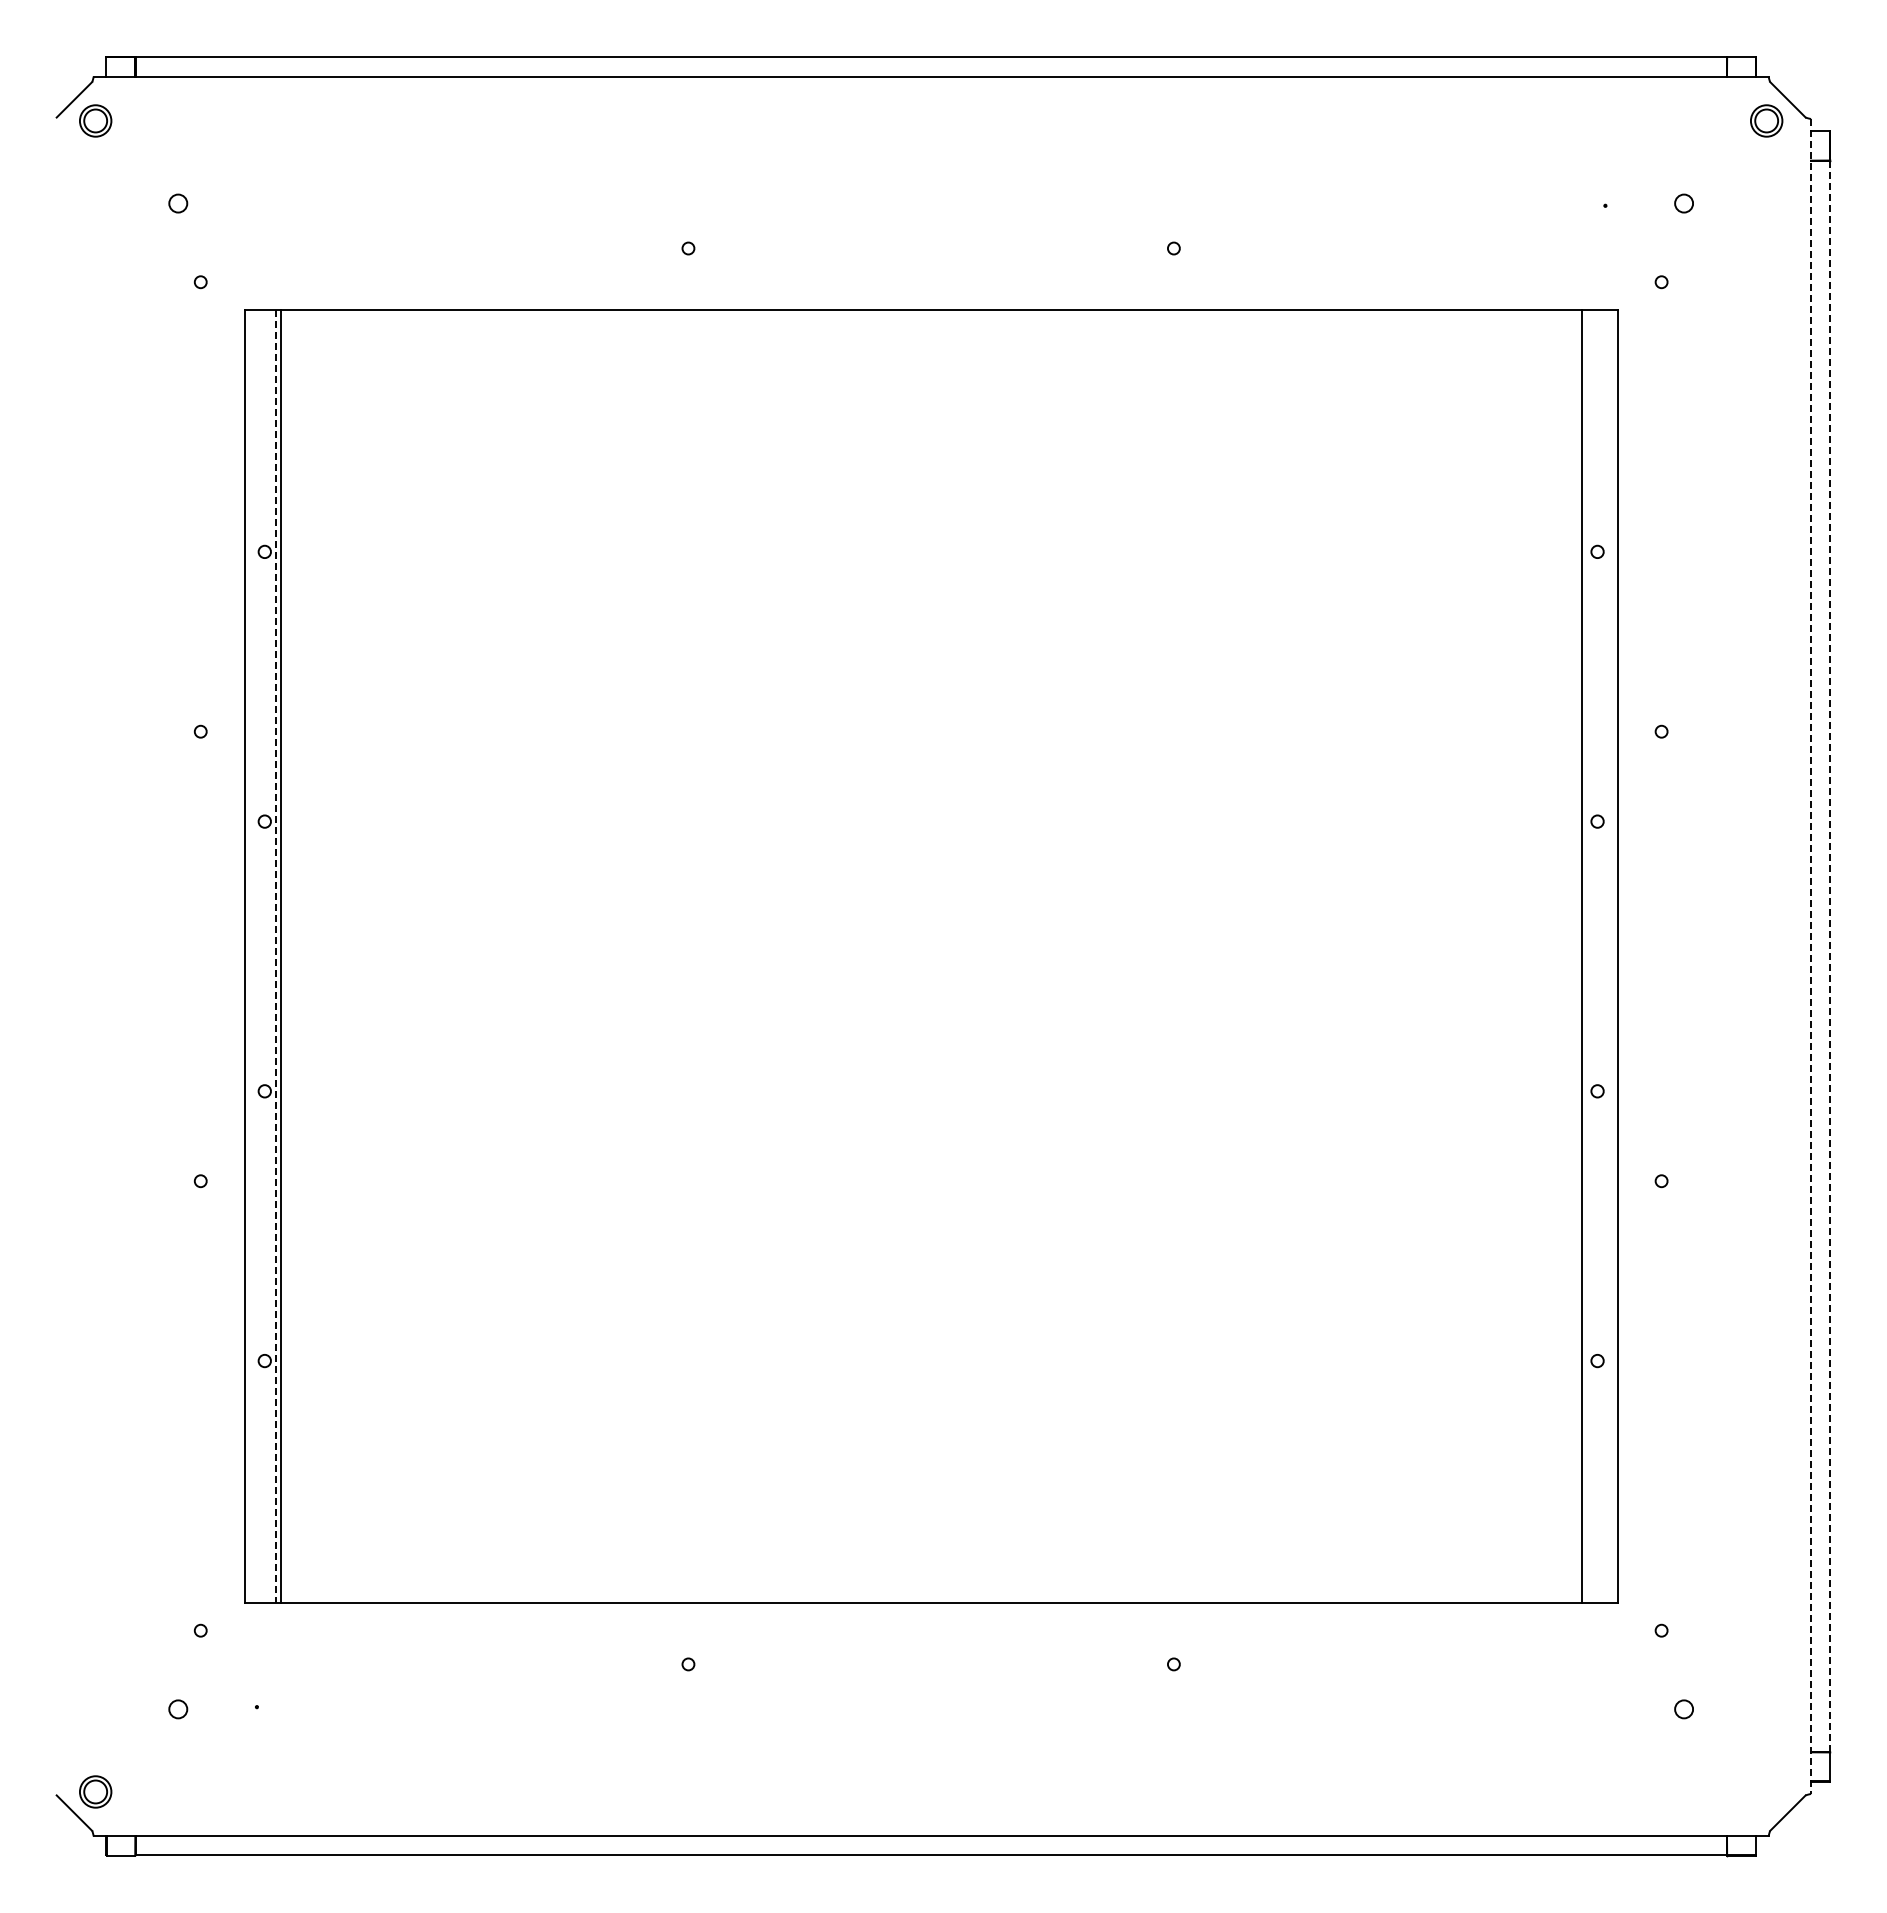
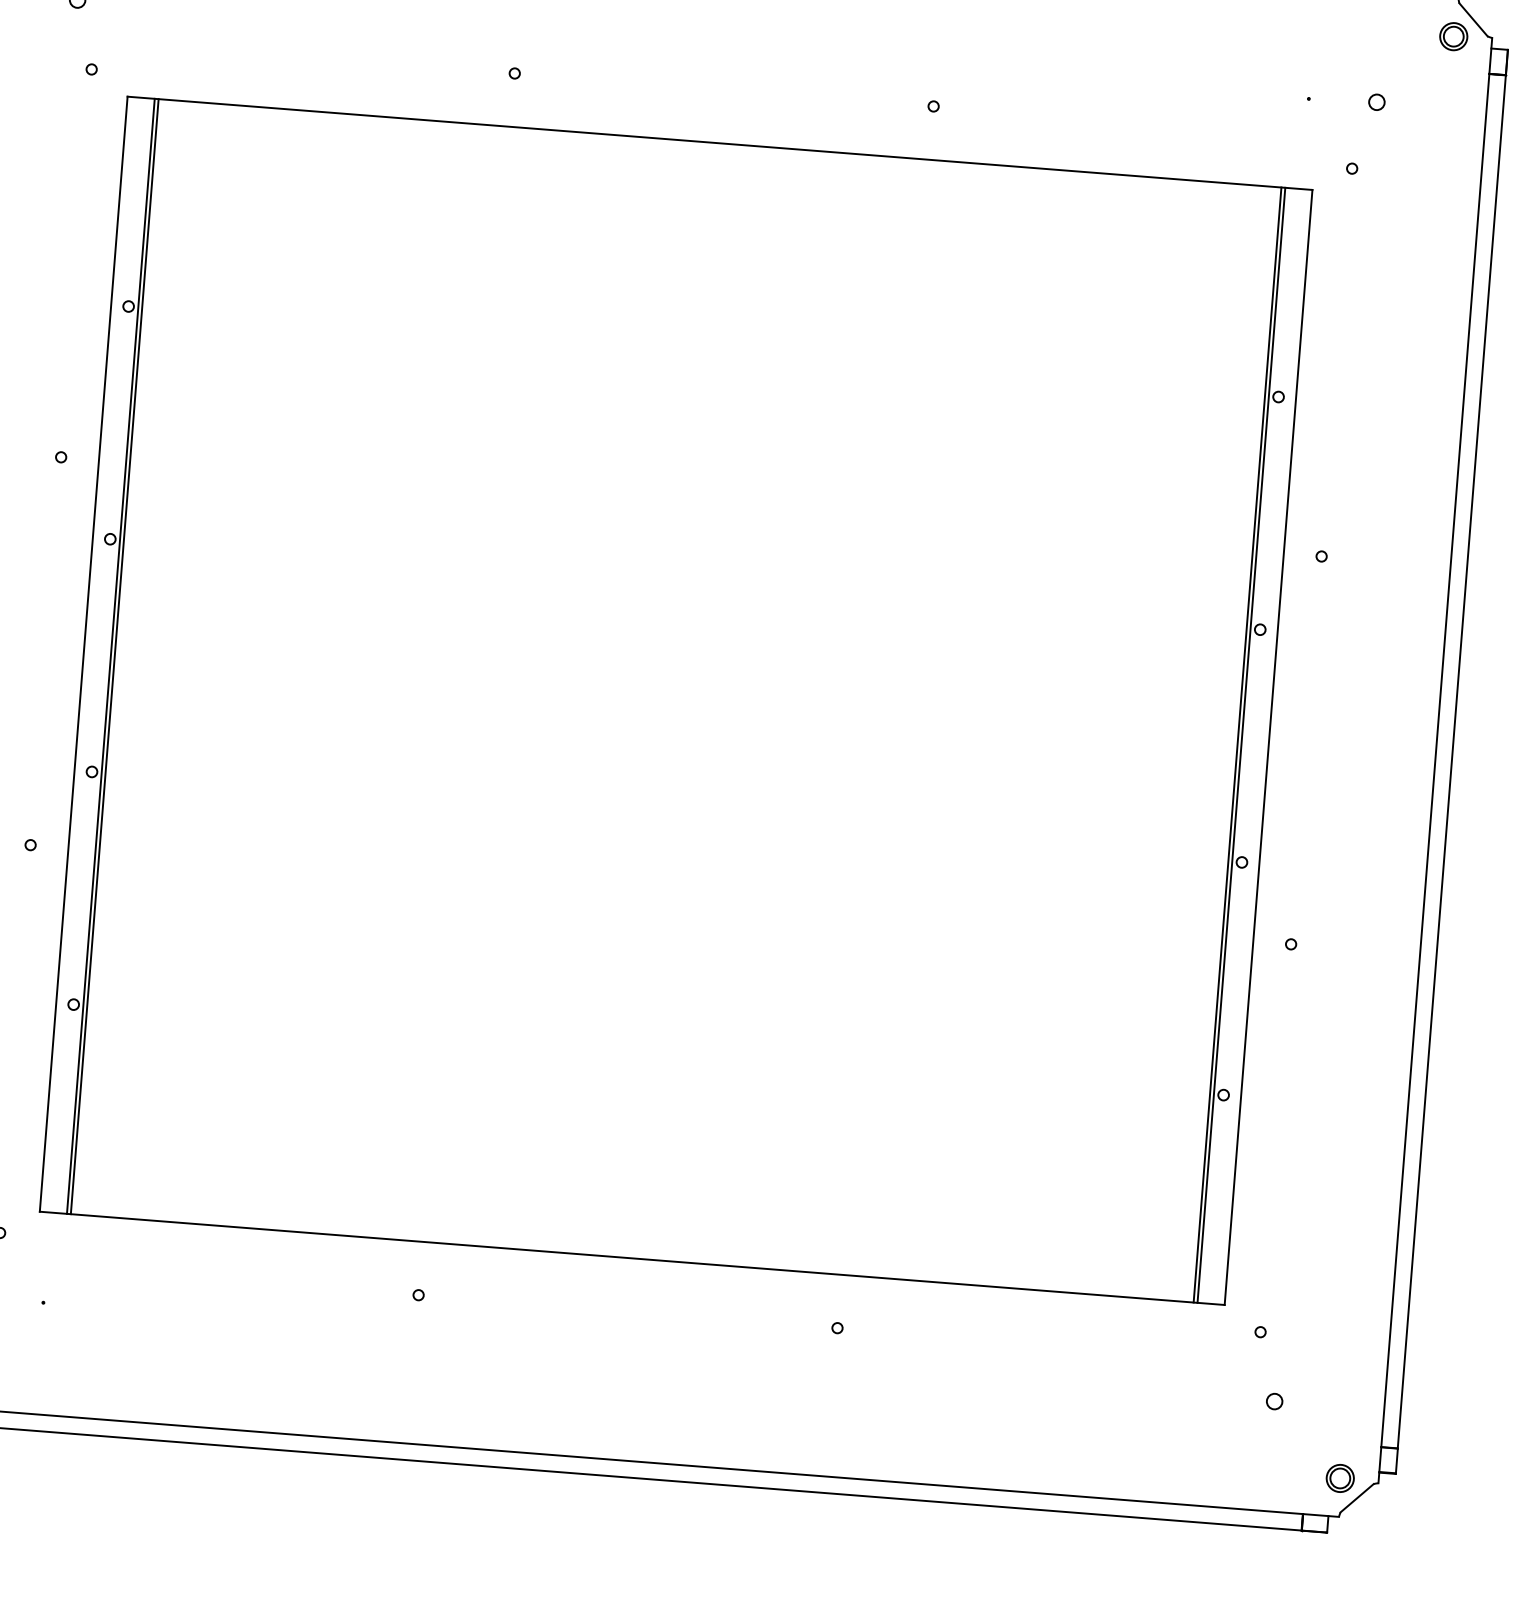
line: (276, 956) -> (111, 656), dashed -> solid
line: (1586, 956) -> (1241, 745), added
line: (1811, 956) -> (1435, 760), dashed -> solid
line: (1830, 956) -> (1452, 761), dashed -> solid
part: (1766, 1791) -> (1340, 1478), added

